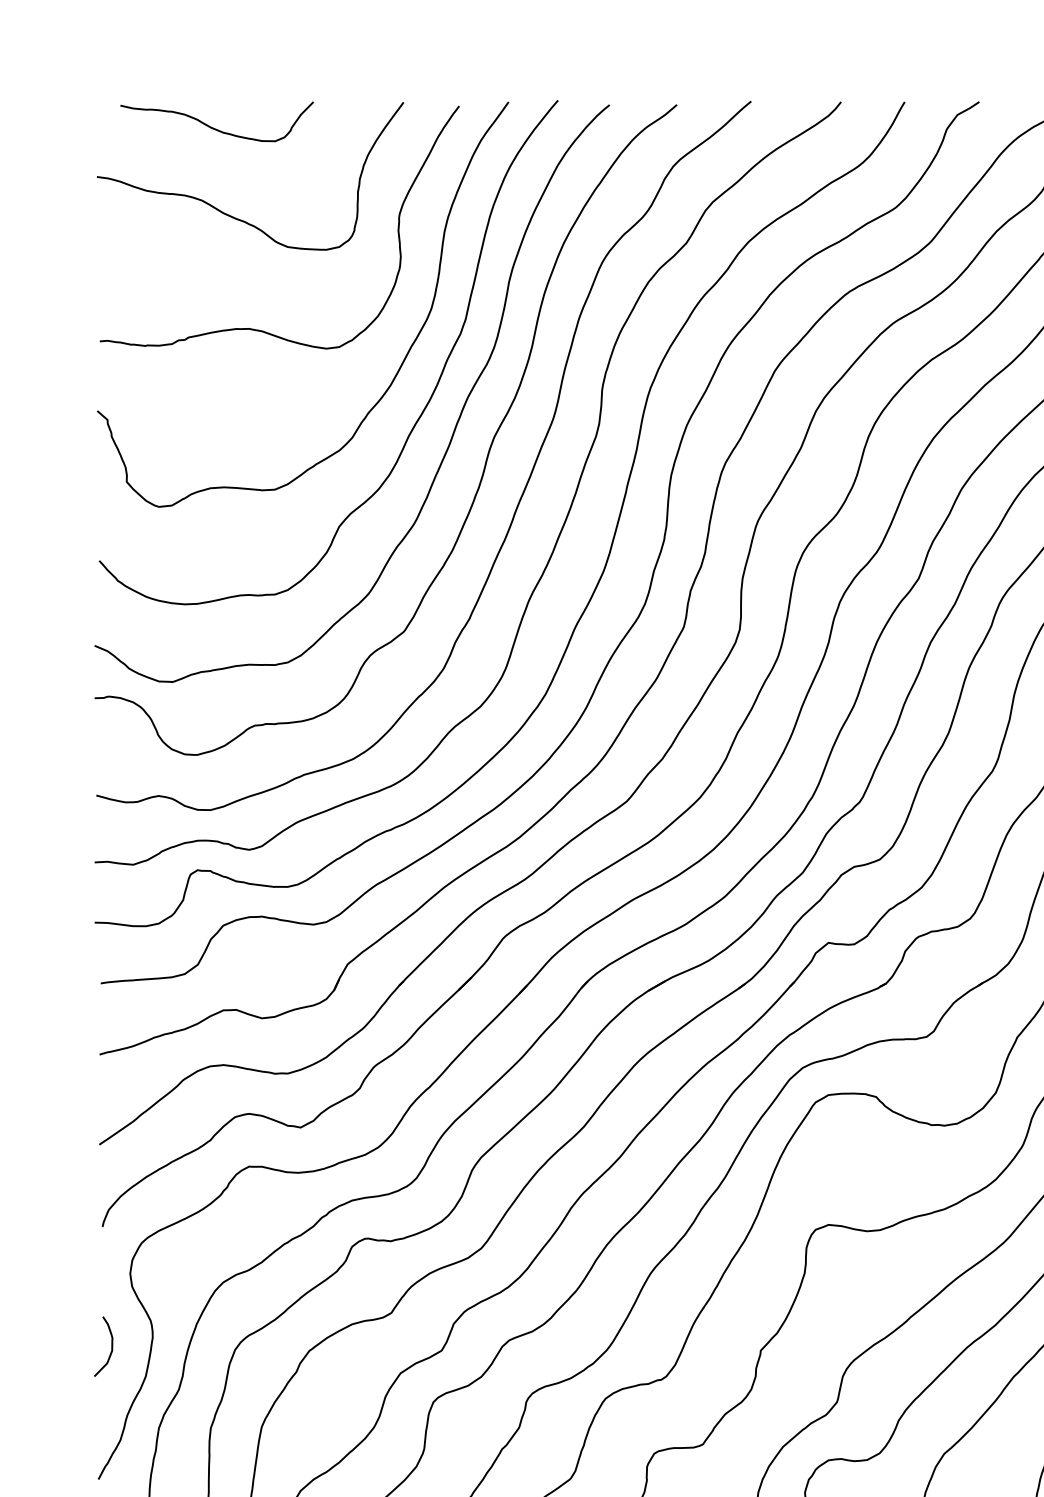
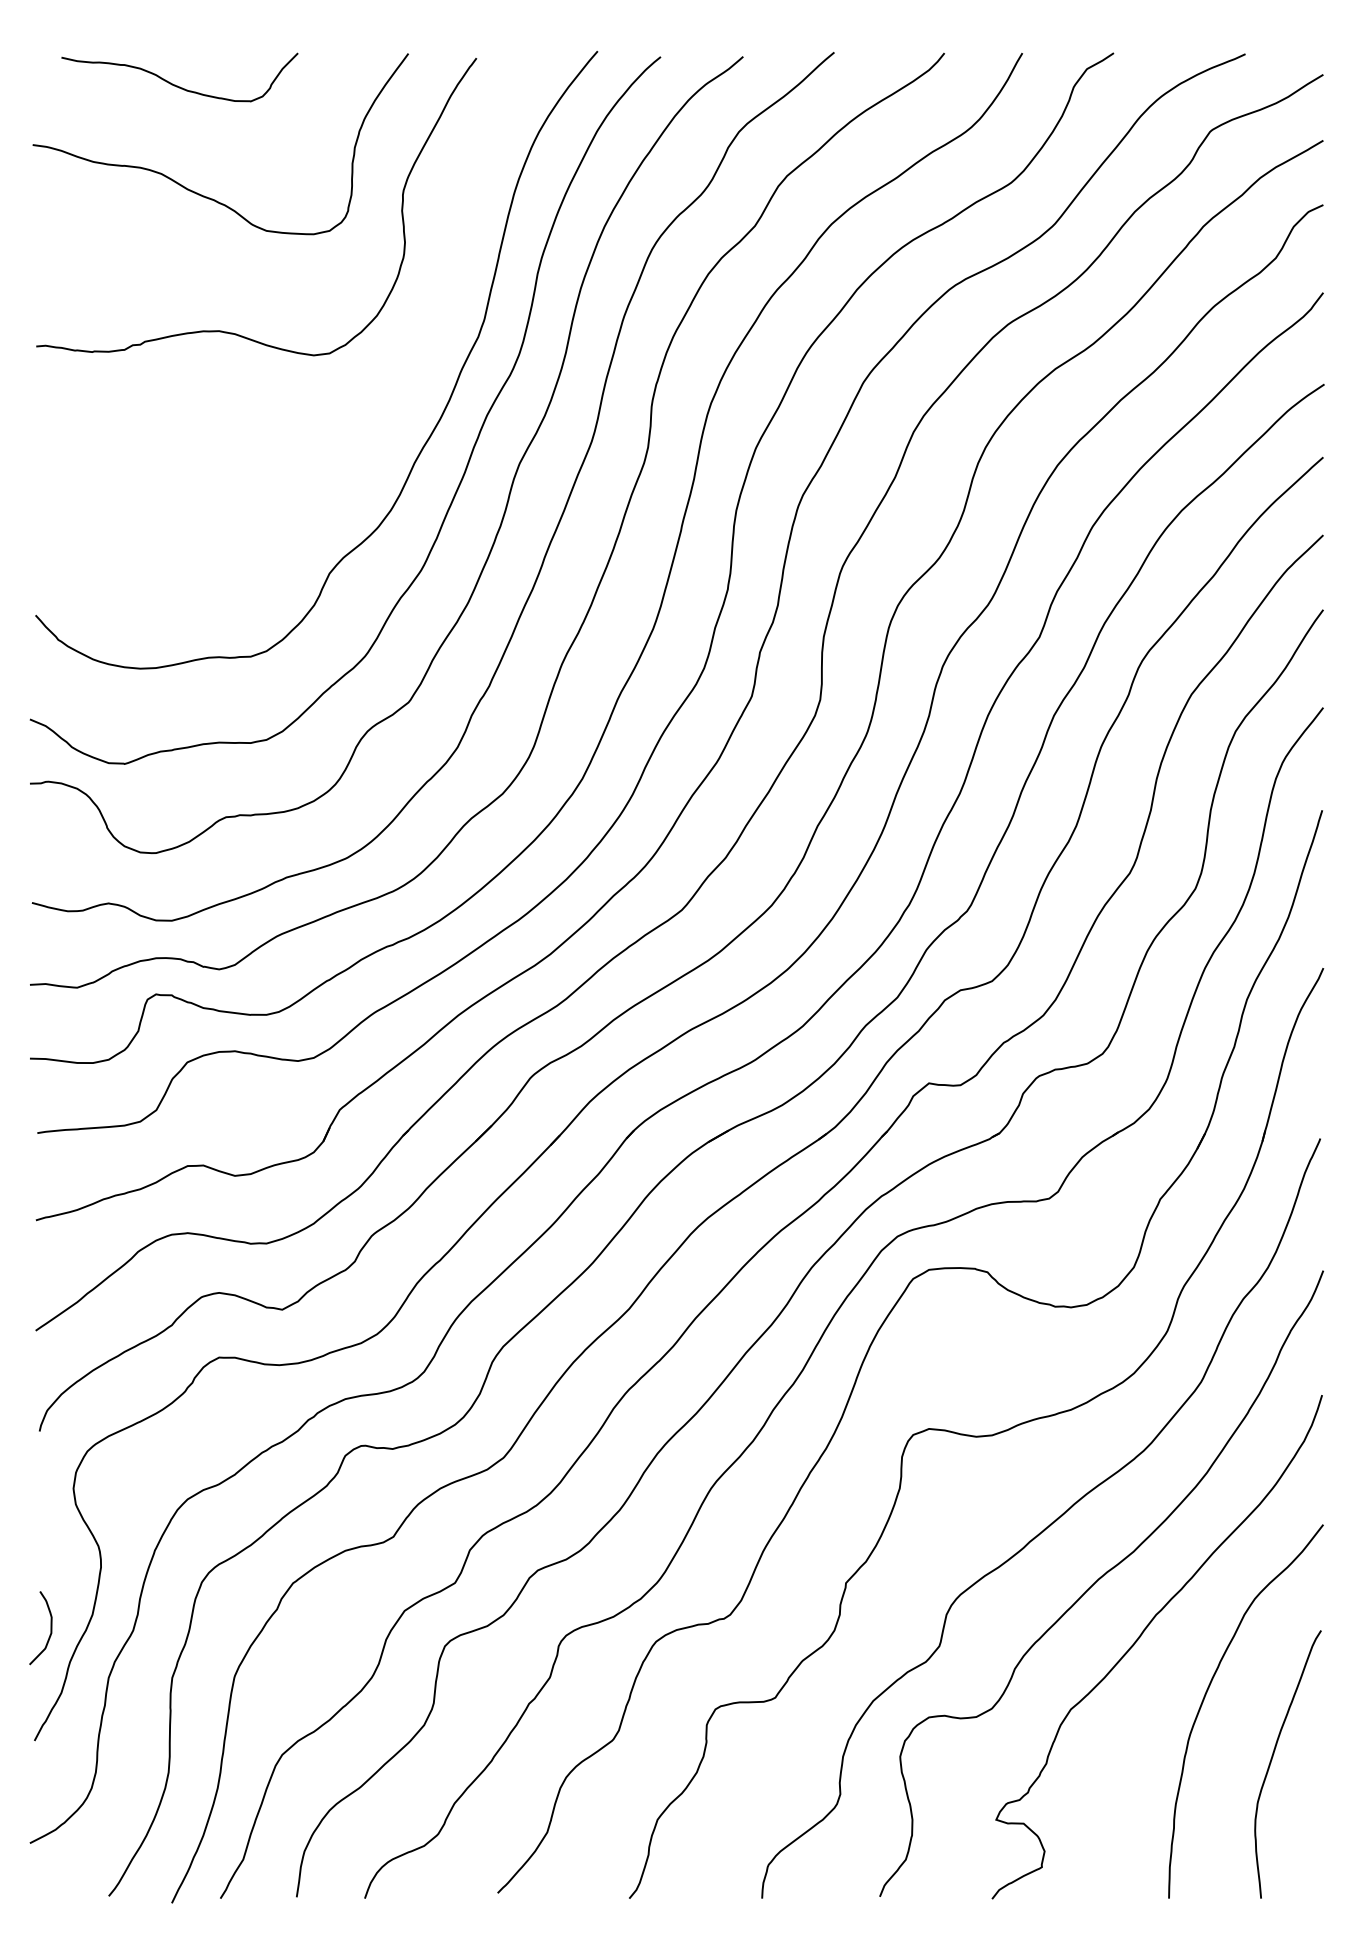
curve: (405, 356) -> (410, 364), removed
curve: (111, 1346) -> (50, 1628), moved

